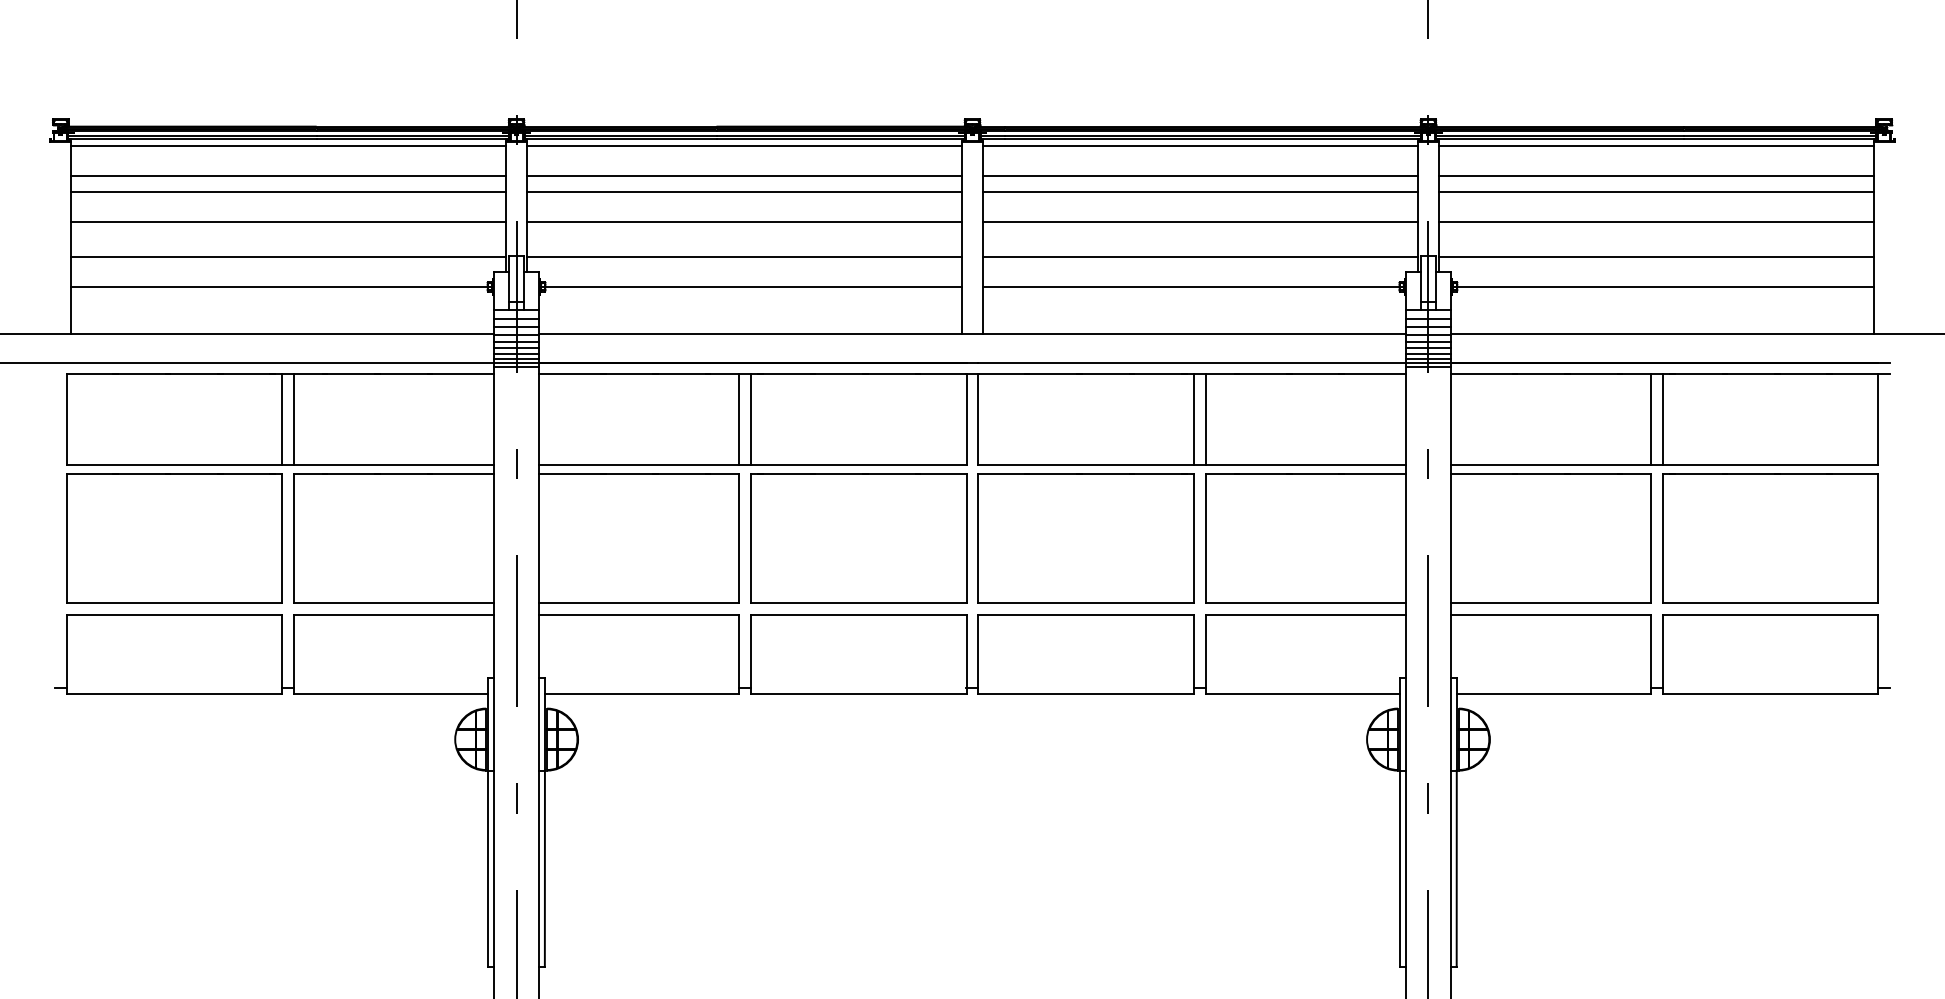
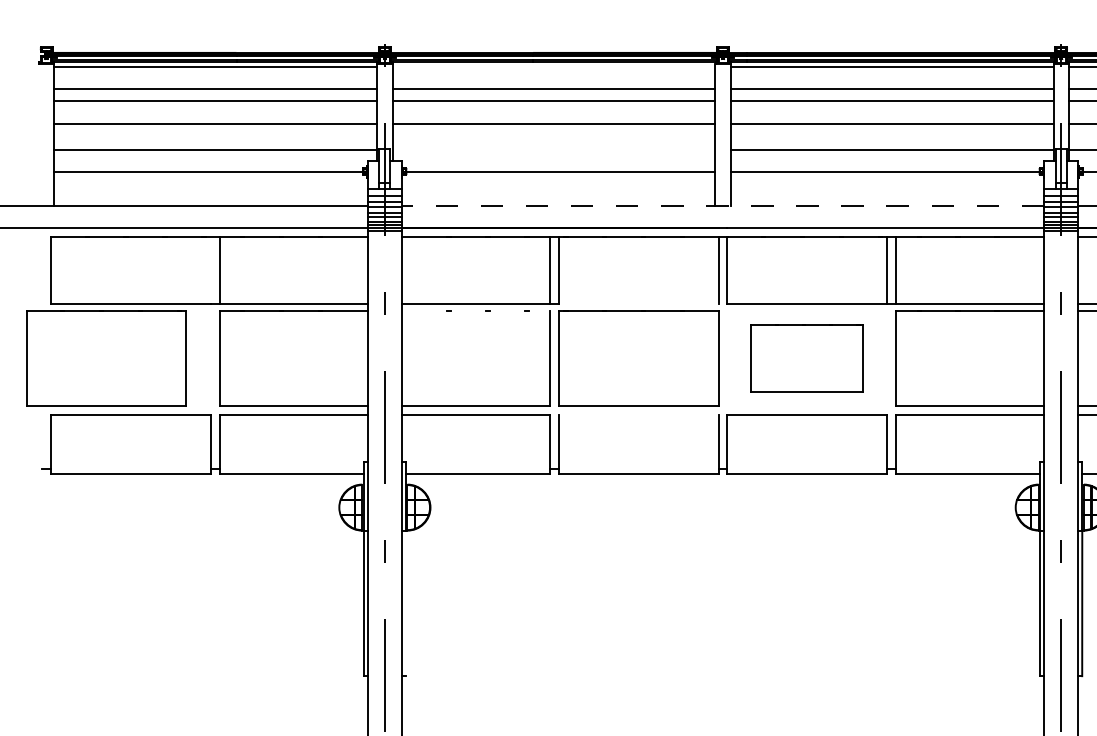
line: (744, 145) -> (553, 66), removed
line: (744, 257) -> (553, 149), removed
line: (971, 333) -> (722, 206), solid -> dashed
line: (282, 419) -> (211, 270), removed
line: (858, 464) -> (638, 303), removed
line: (639, 473) -> (476, 310), removed
part: (174, 538) -> (106, 358), moved
part: (1085, 538) -> (806, 358), size x0.7
line: (858, 614) -> (638, 414), removed
line: (544, 868) -> (405, 603), removed

